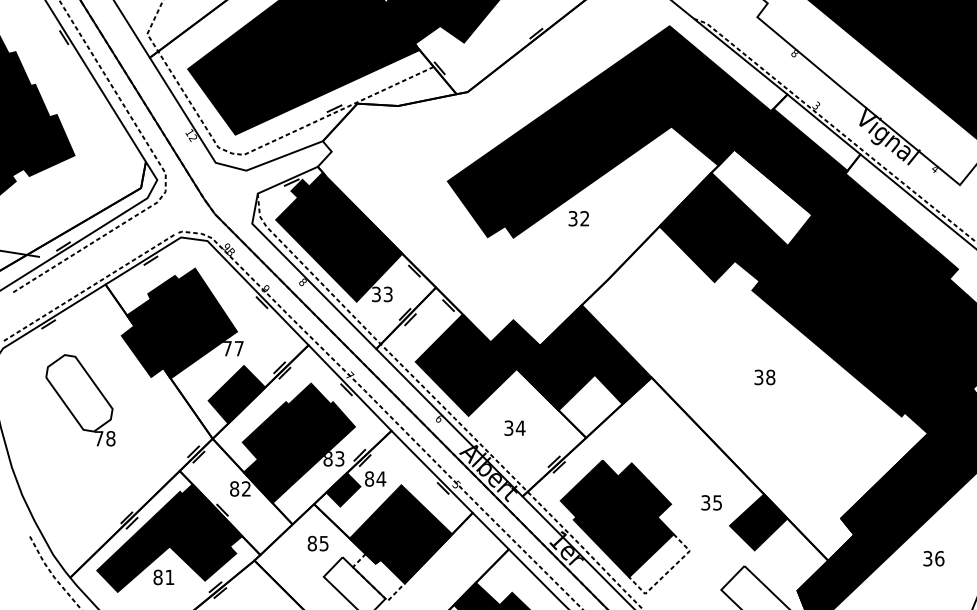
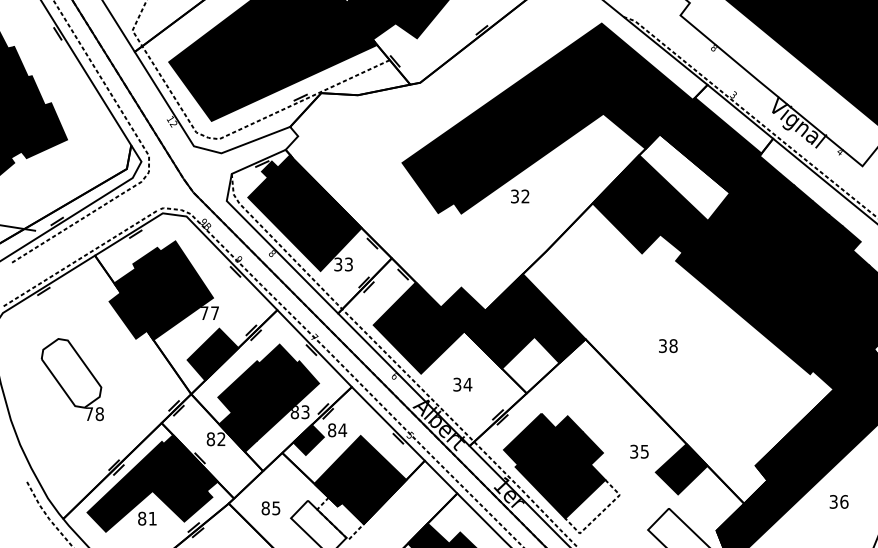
text: (765, 376) -> (668, 345), moved
part: (79, 400) -> (71, 379), moved
text: (317, 543) -> (270, 508), moved

